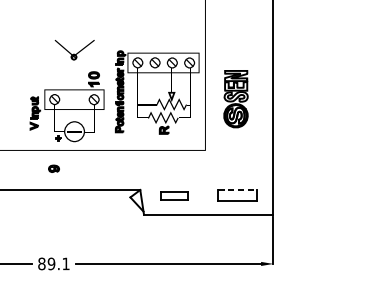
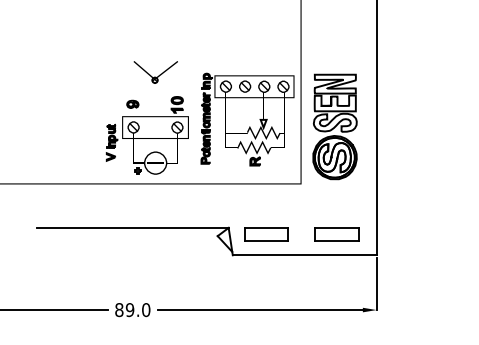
part: (235, 98) -> (334, 126), size x1.67
part: (53, 168) -> (132, 103), moved
line: (237, 189) -> (336, 227), dashed -> solid
part: (174, 195) -> (266, 234), size x1.43
text: (66, 264) -> (146, 310), 89.1 -> 89.0

